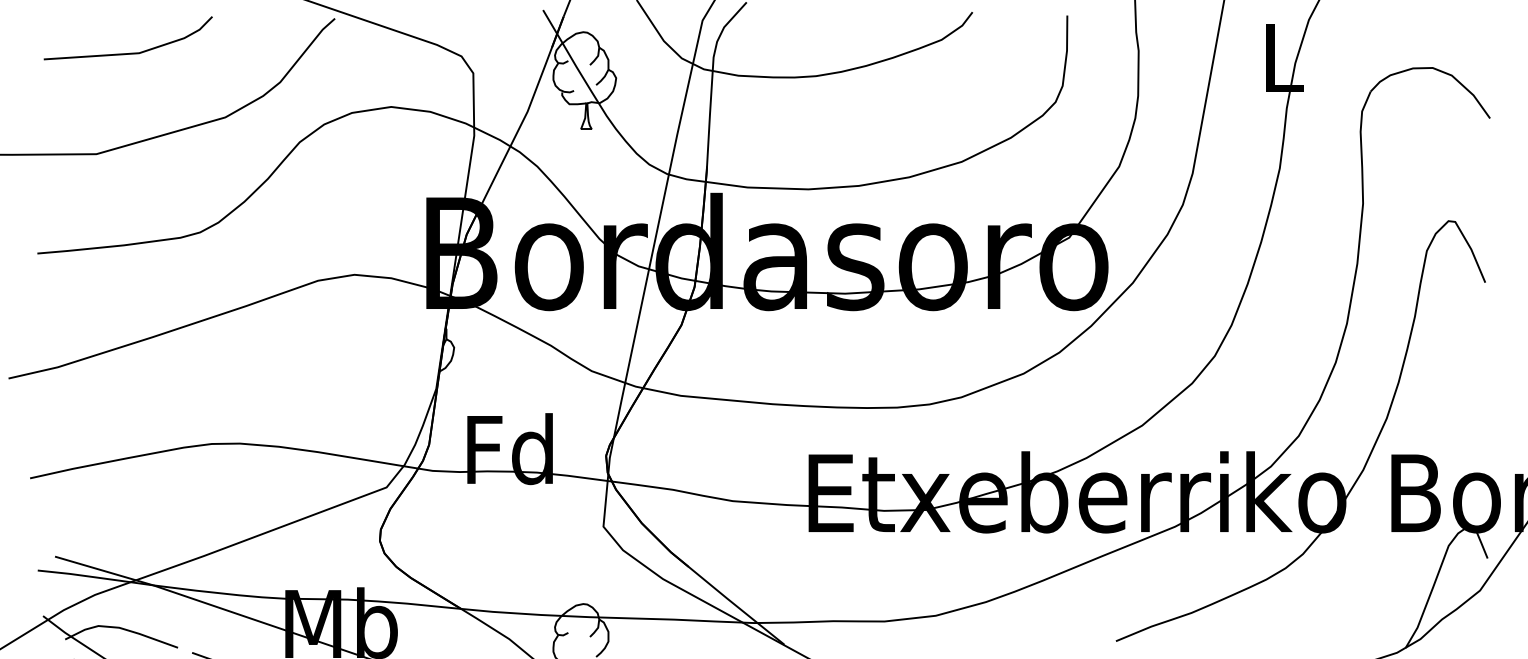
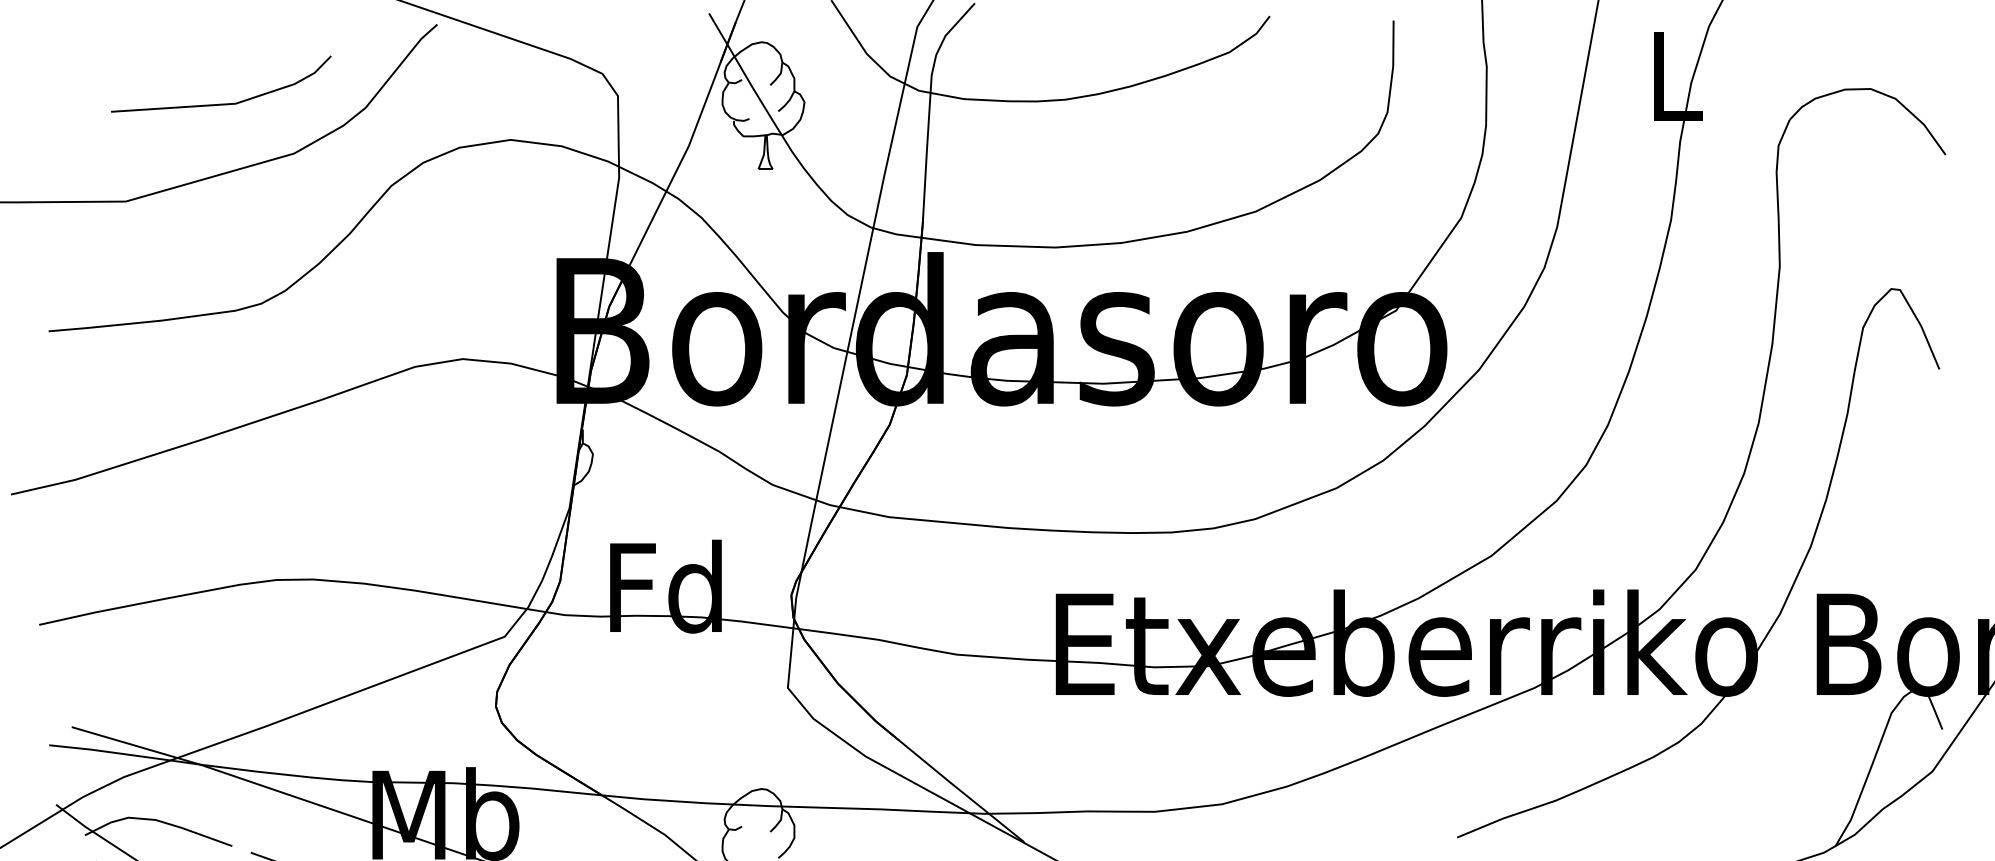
curve: (128, 53) -> (221, 103), moved

